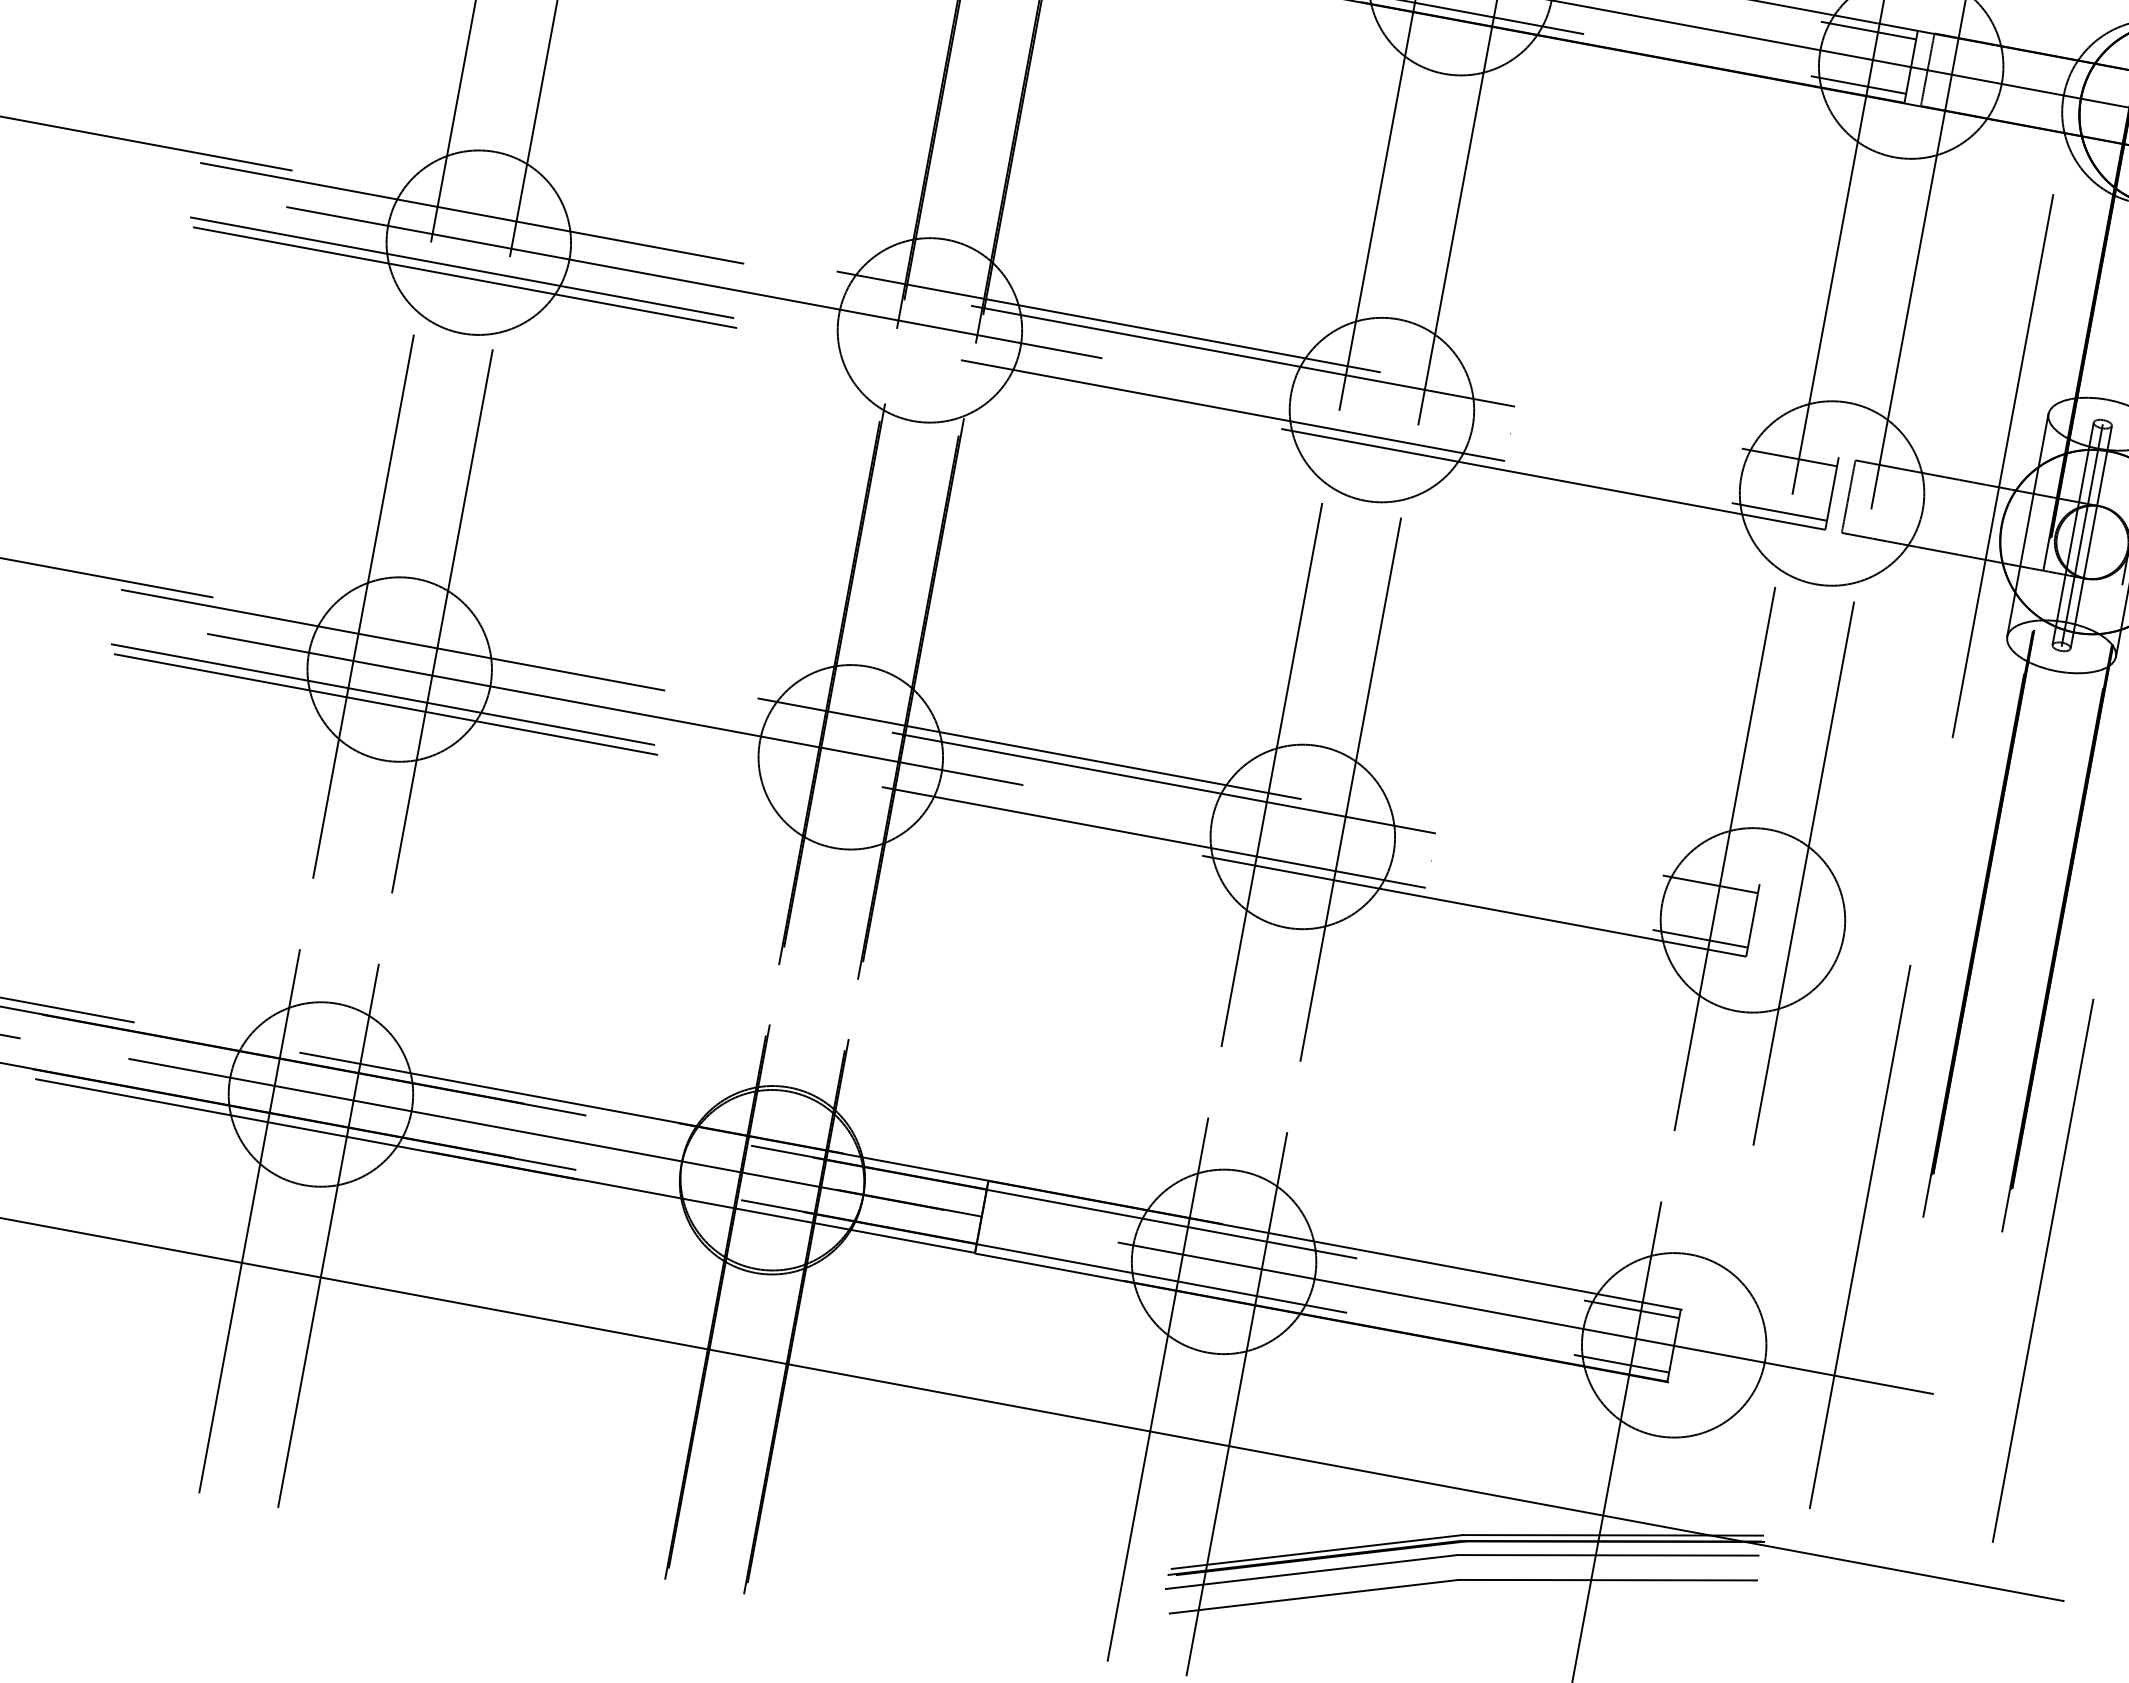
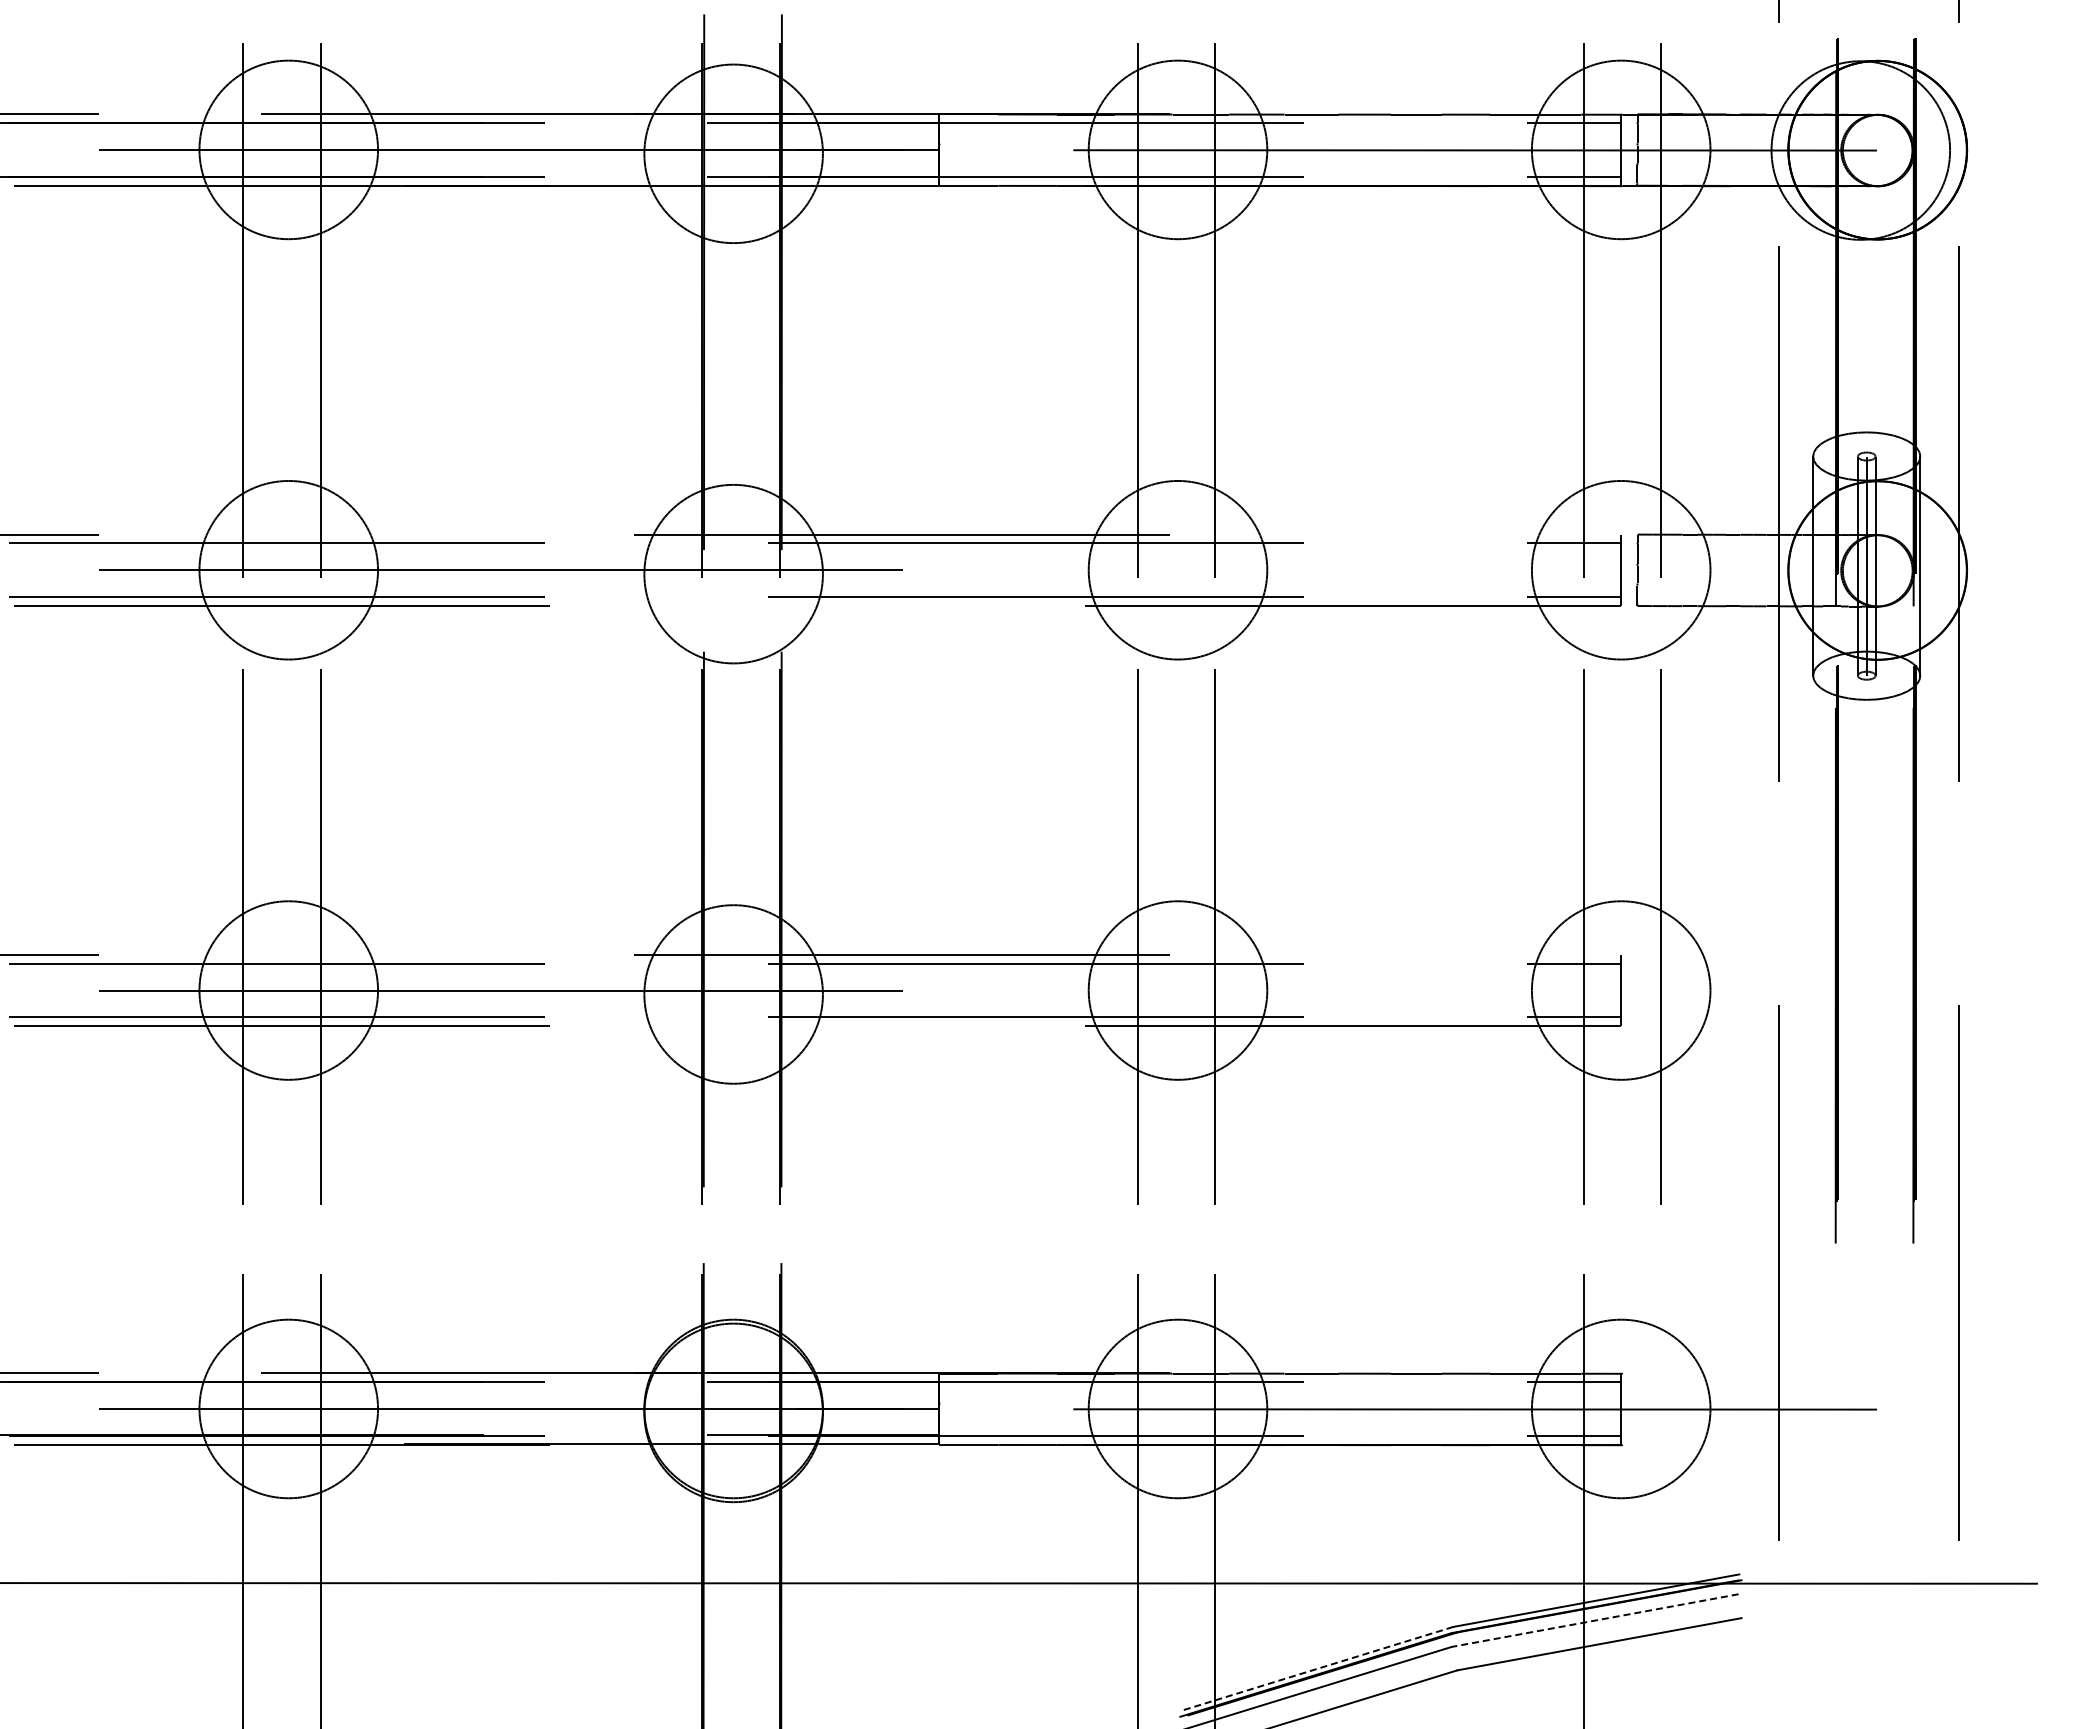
line: (1316, 1551) -> (1317, 1668), solid -> dashed
line: (1608, 1555) -> (1595, 1620), solid -> dashed

